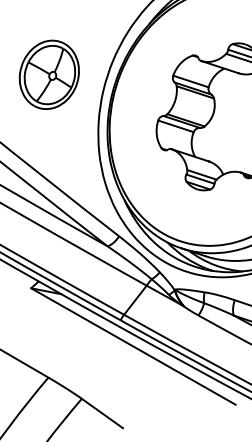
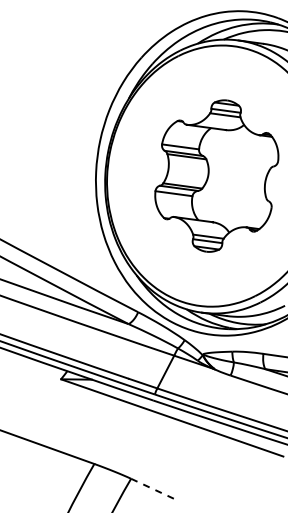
part: (49, 74) -> (40, 165), removed
line: (102, 413) -> (154, 489), solid -> dashed

